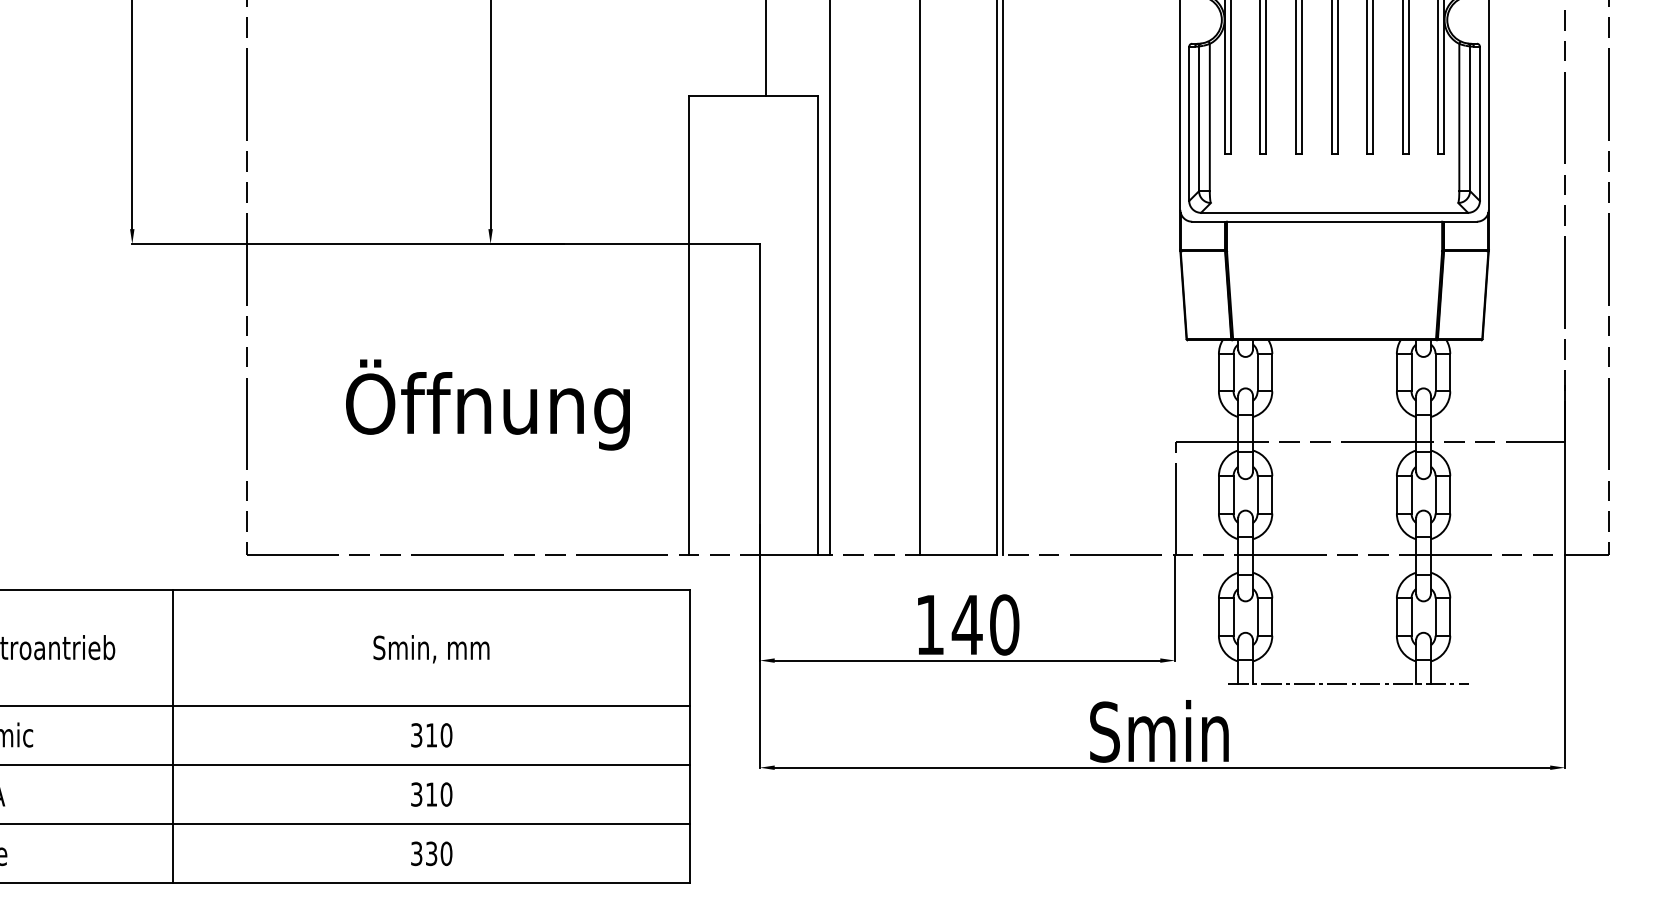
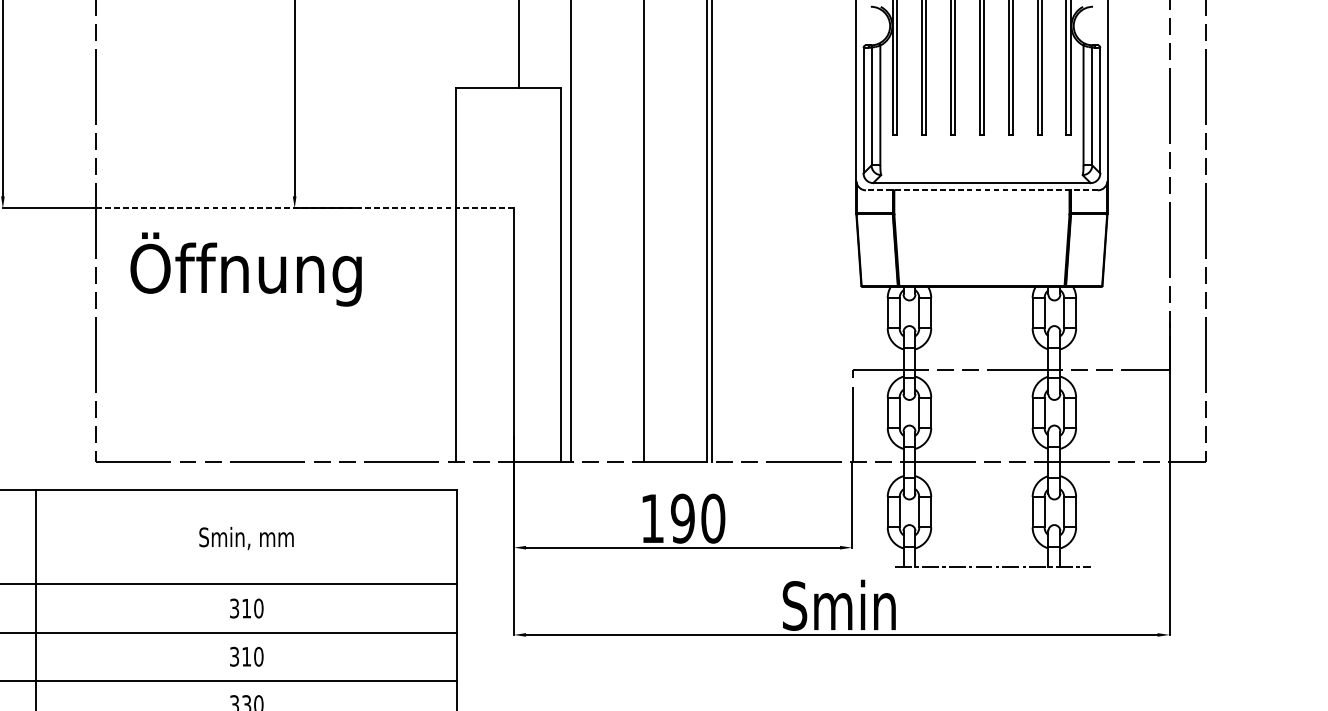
line: (1334, 221) -> (981, 190), solid -> dashed
line: (503, 243) -> (305, 208), solid -> dashed
text: (487, 404) -> (245, 269), moved
text: (966, 624) -> (682, 518), 140 -> 190

